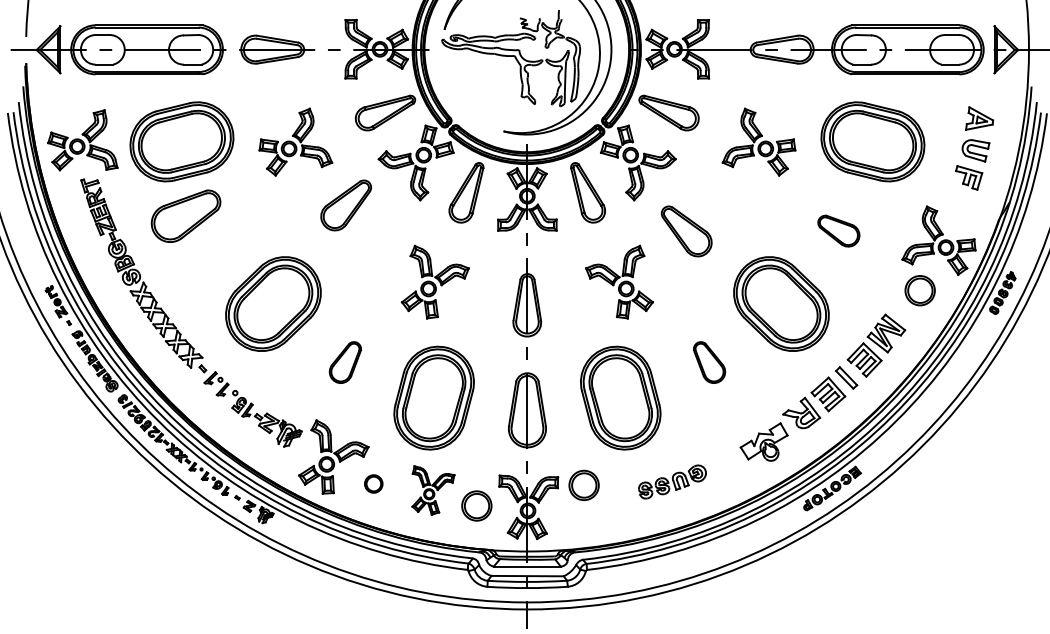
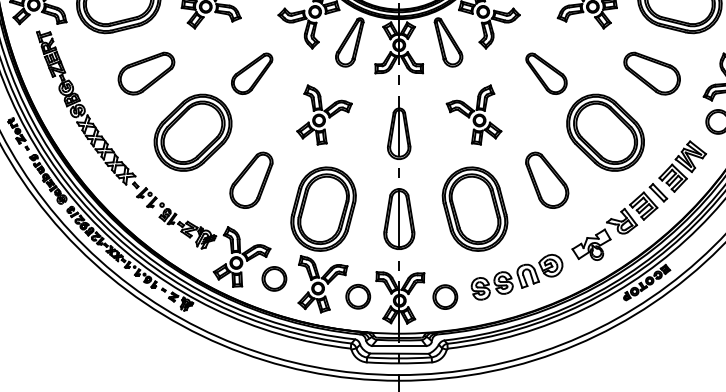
part: (345, 205) -> (251, 73), moved
part: (185, 215) -> (146, 73), moved
part: (838, 230) -> (651, 73), size x1.67
part: (686, 231) -> (546, 73), moved
part: (345, 362) -> (251, 180), size x1.67
part: (709, 362) -> (547, 180), size x1.67
part: (672, 481) -> (517, 276), size x1.67
part: (373, 483) -> (274, 278), size x1.67
part: (583, 485) -> (444, 297), moved
part: (433, 490) -> (323, 284), size x1.43

